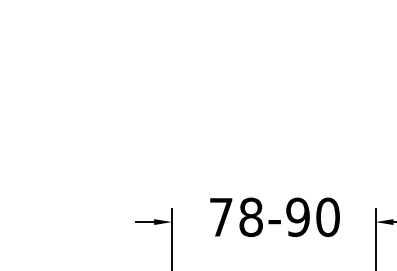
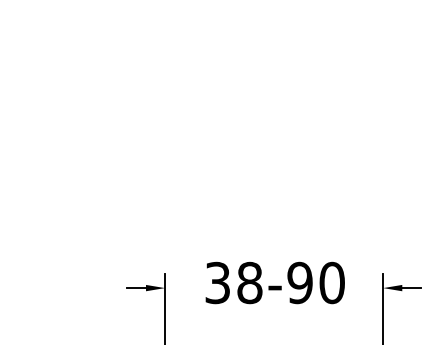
text: (220, 216) -> (217, 282), 78-90 -> 38-90

